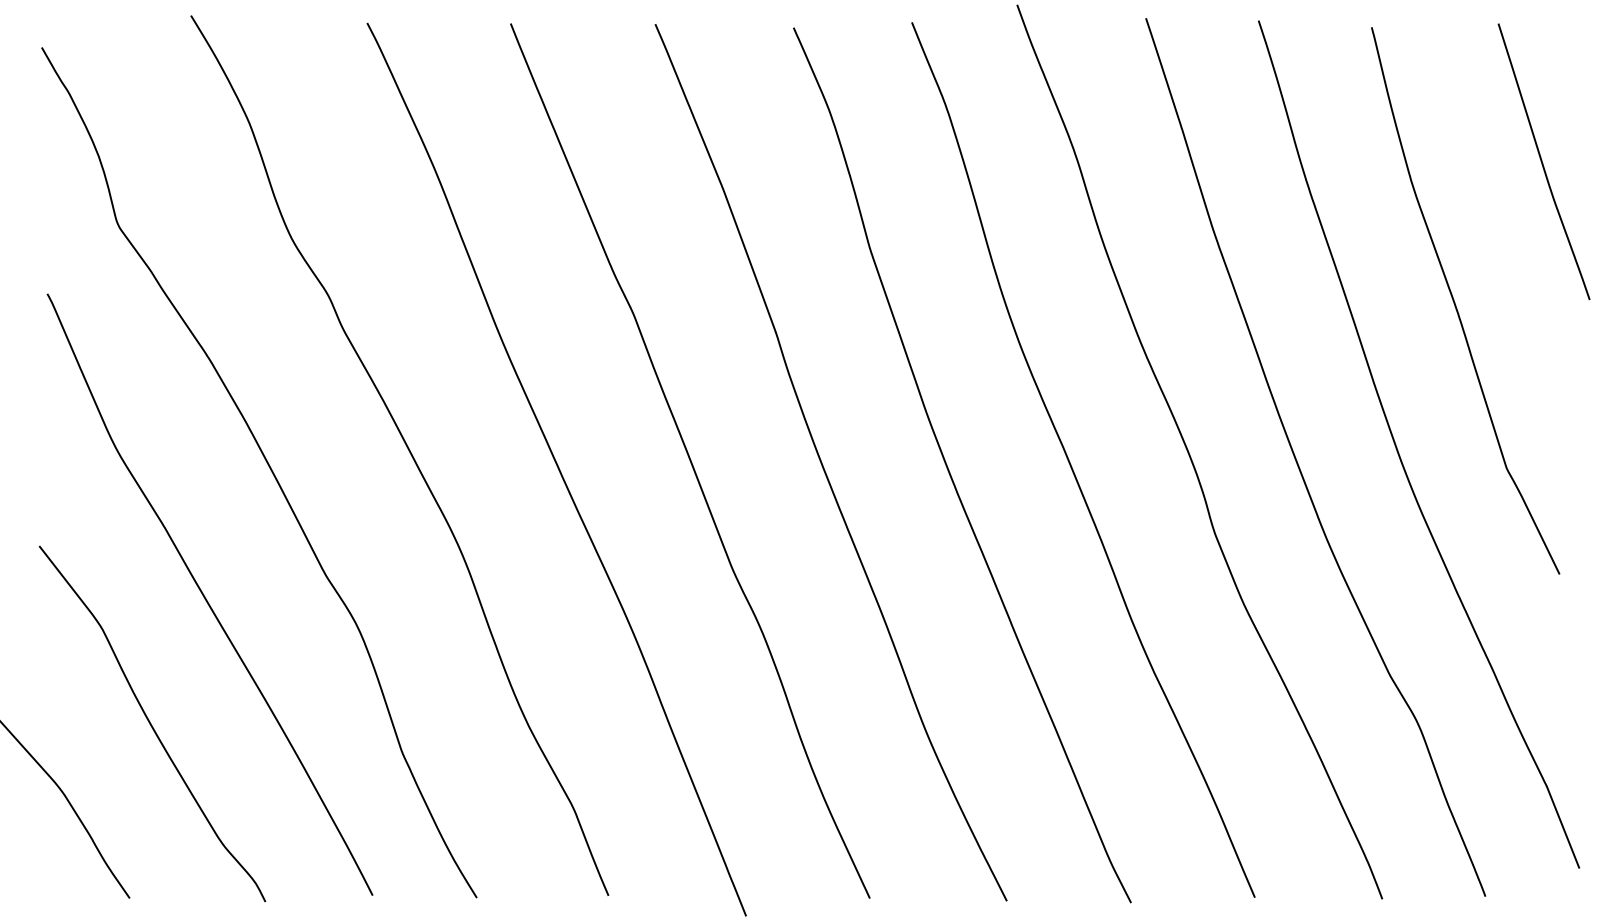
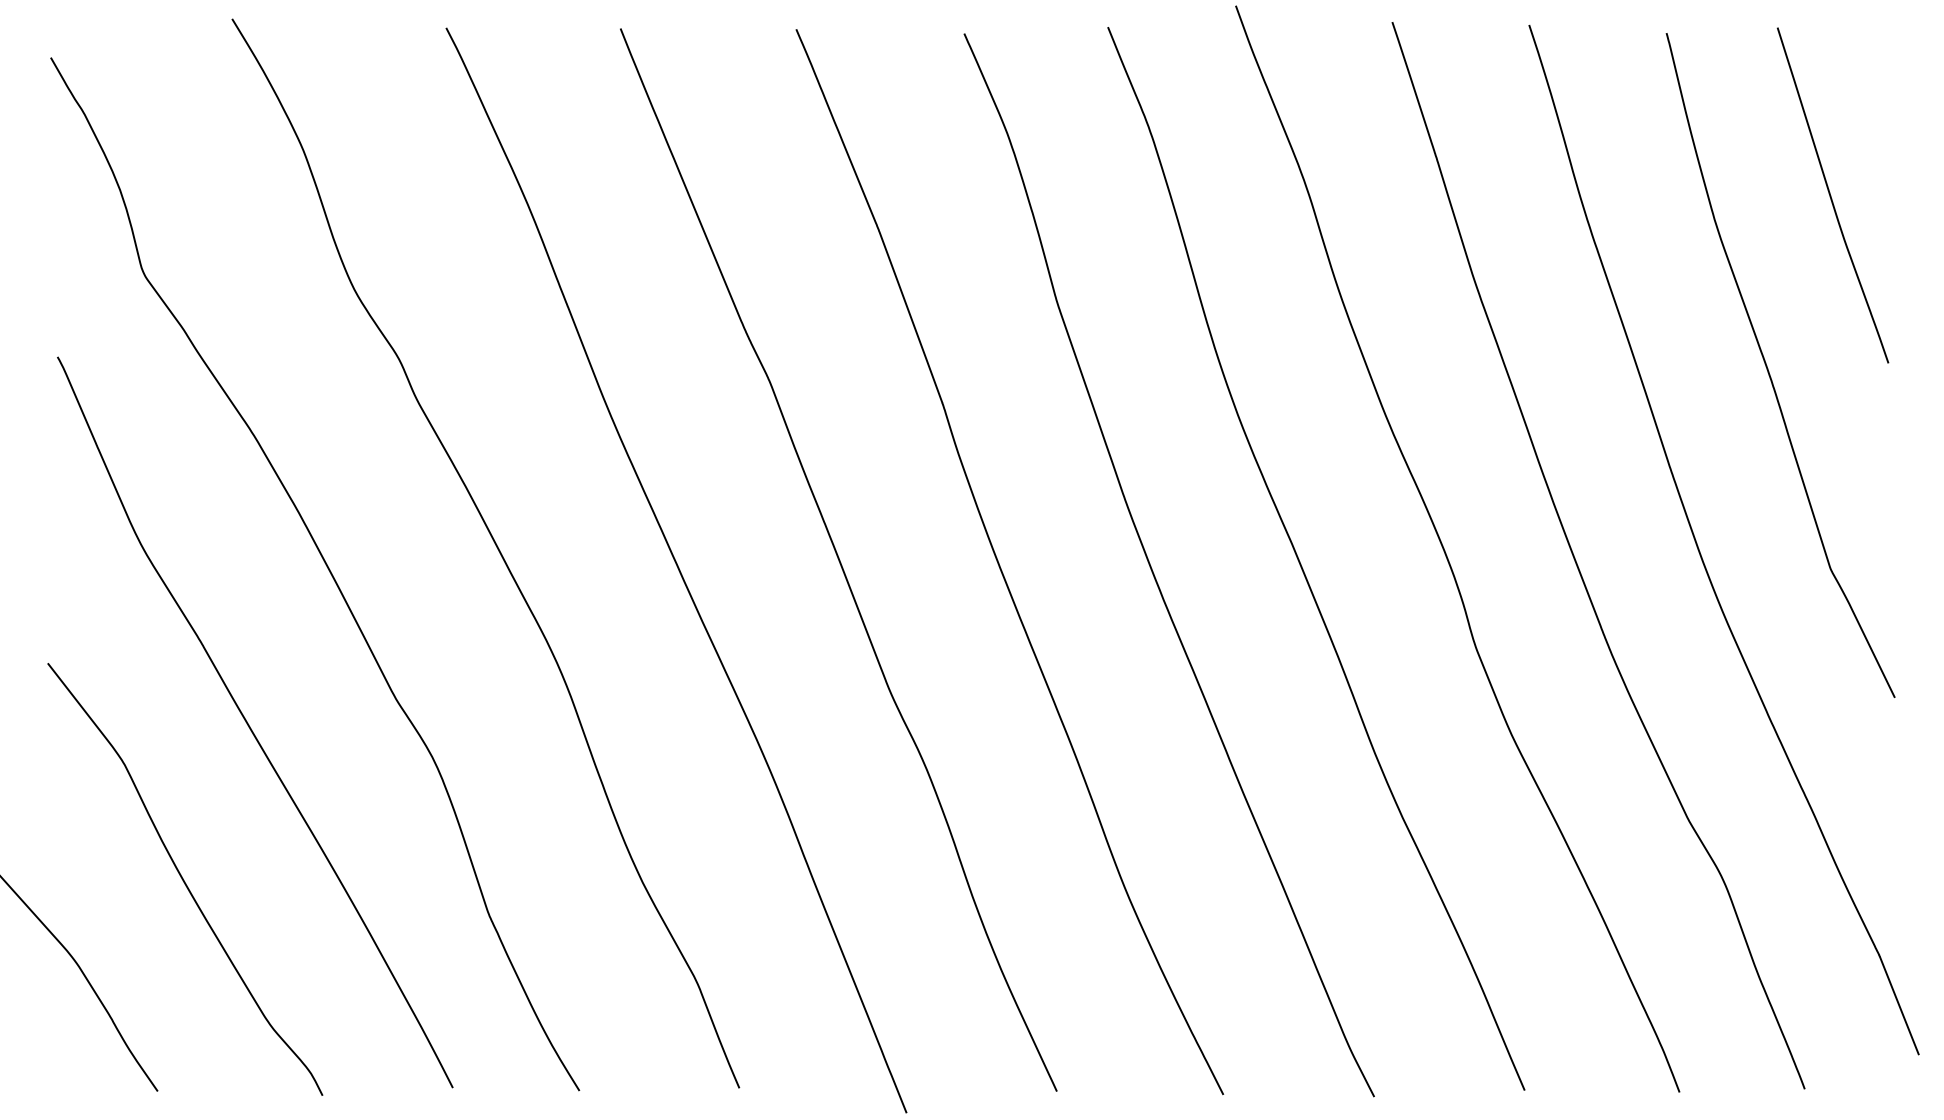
curve: (1542, 161) -> (1831, 195), moved

